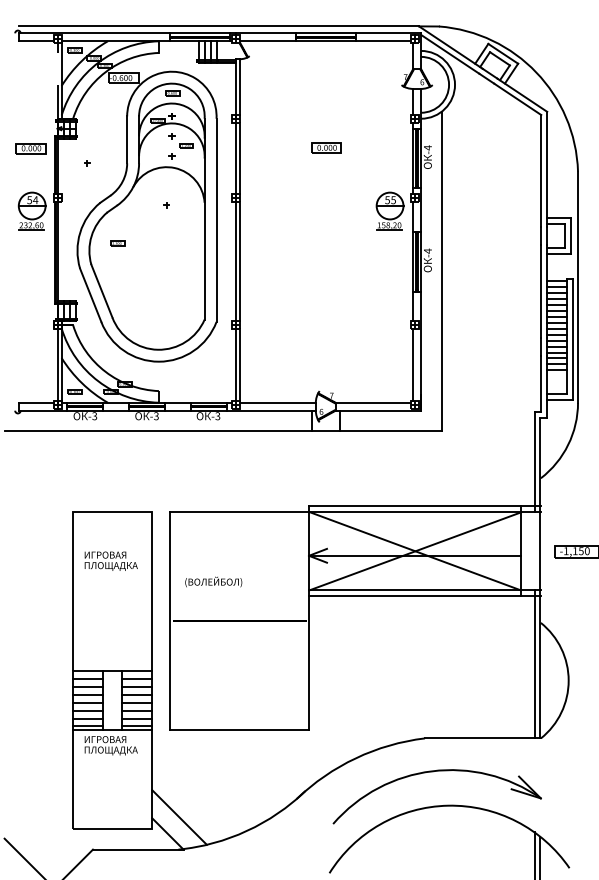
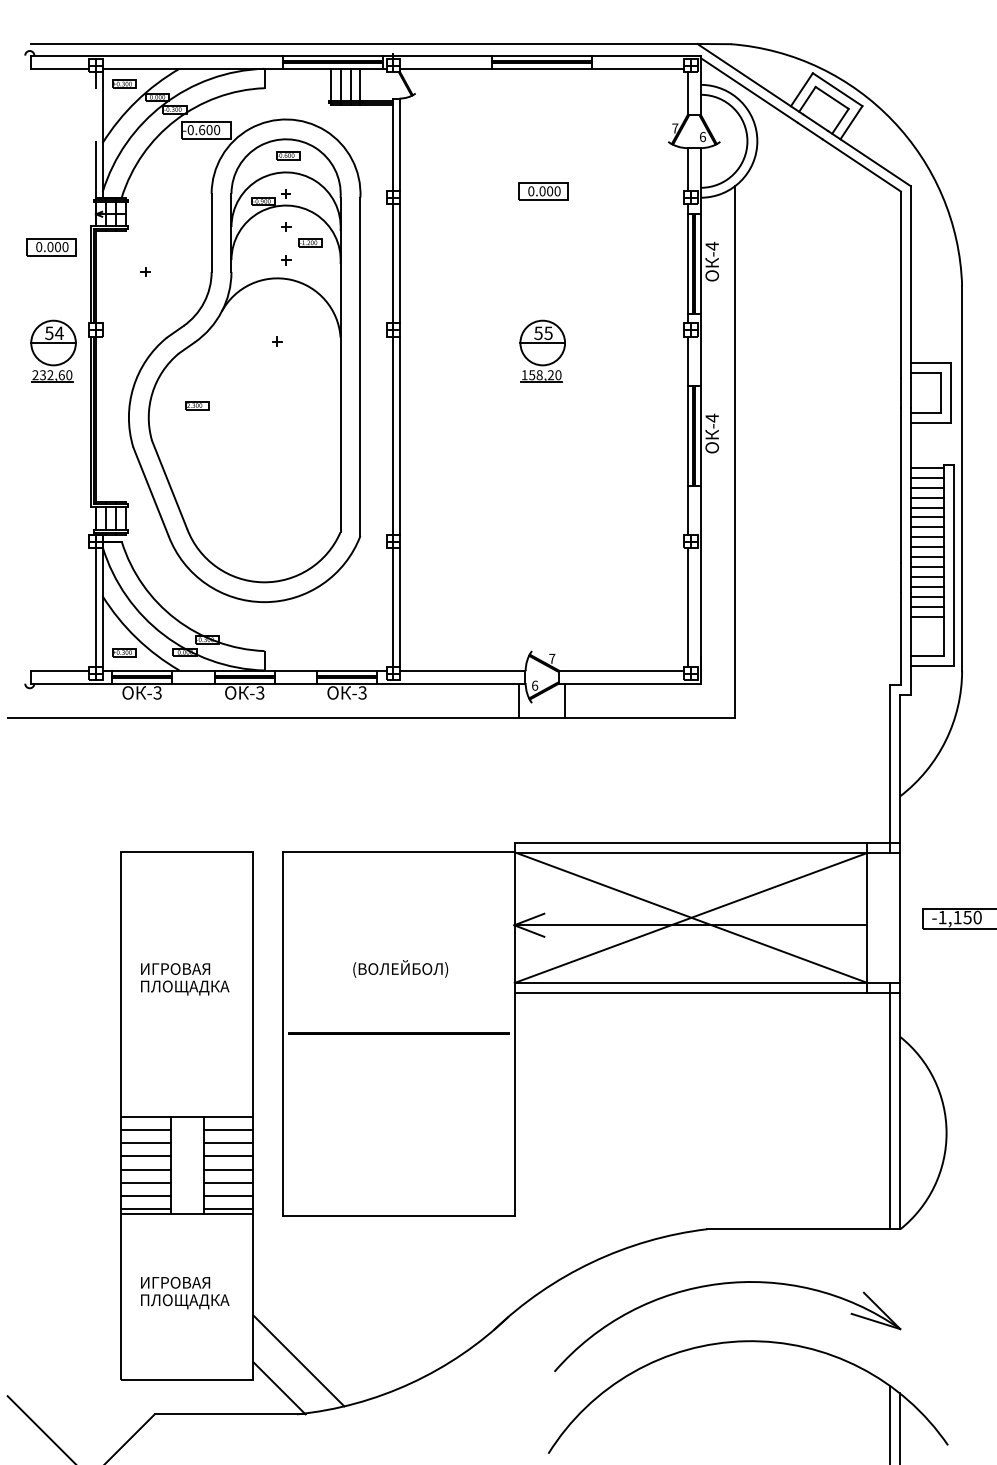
part: (326, 147) -> (543, 190), moved
part: (389, 210) -> (541, 350), moved
text: (110, 560) -> (183, 978), moved
text: (213, 581) -> (400, 968), moved
text: (110, 745) -> (183, 1292), moved

